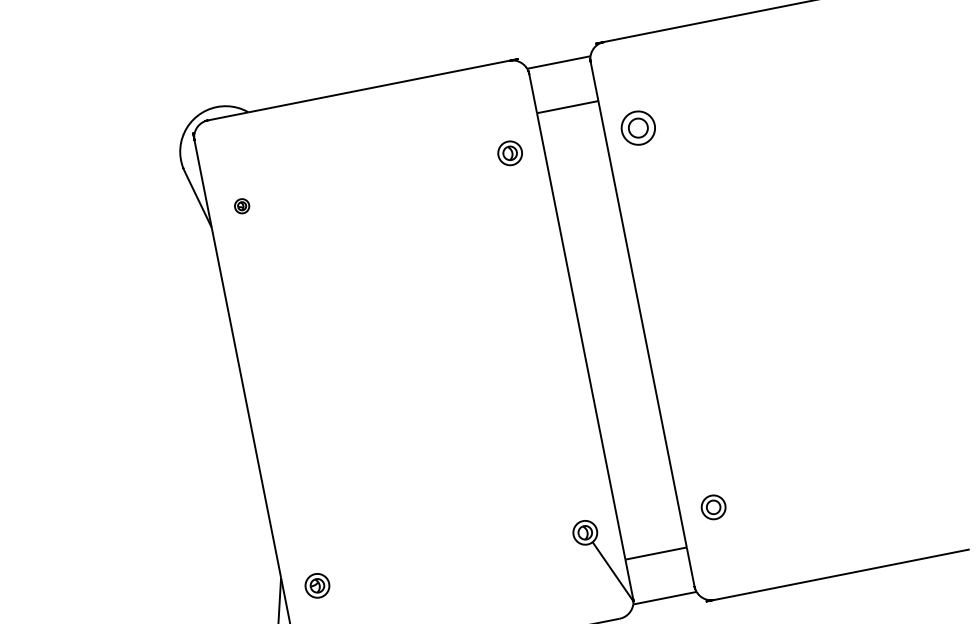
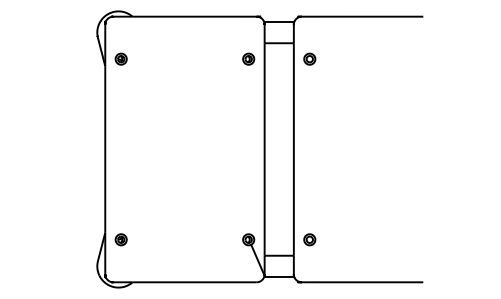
part: (637, 126) -> (309, 58), size x0.71
part: (240, 205) -> (120, 58), size x1.67

